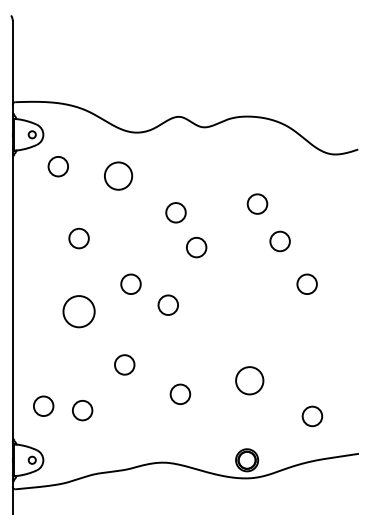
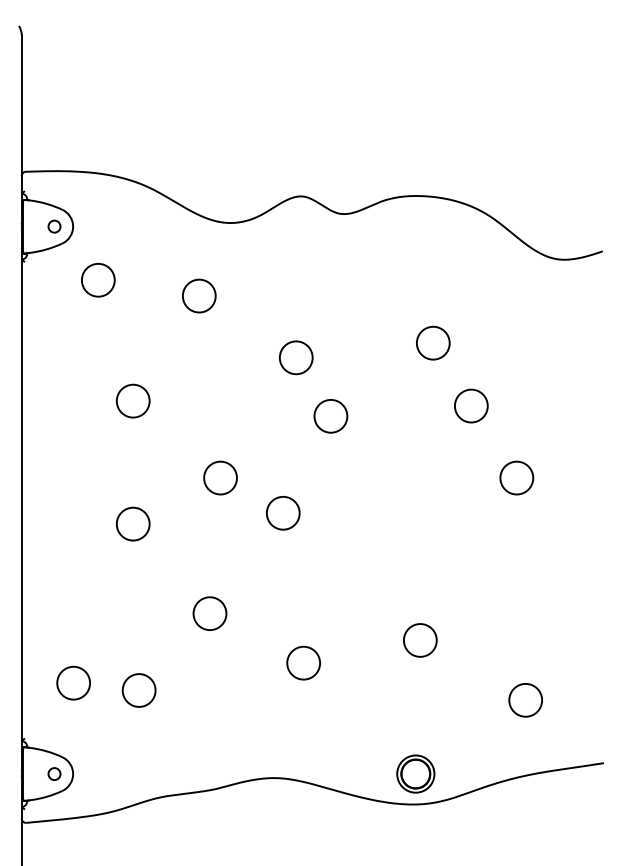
circle: (117, 175) -> (197, 295), size x0.71
circle: (78, 311) -> (132, 523), size x0.62
circle: (249, 380) -> (419, 639), size x0.71

